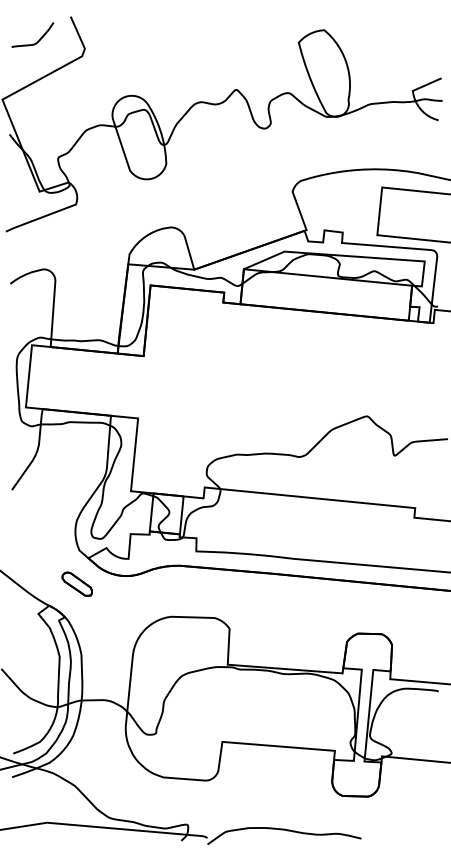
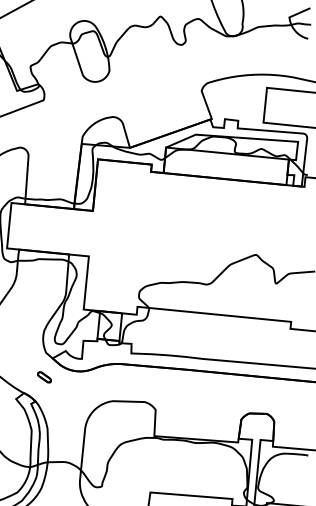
part: (76, 583) -> (43, 376), size x0.6

